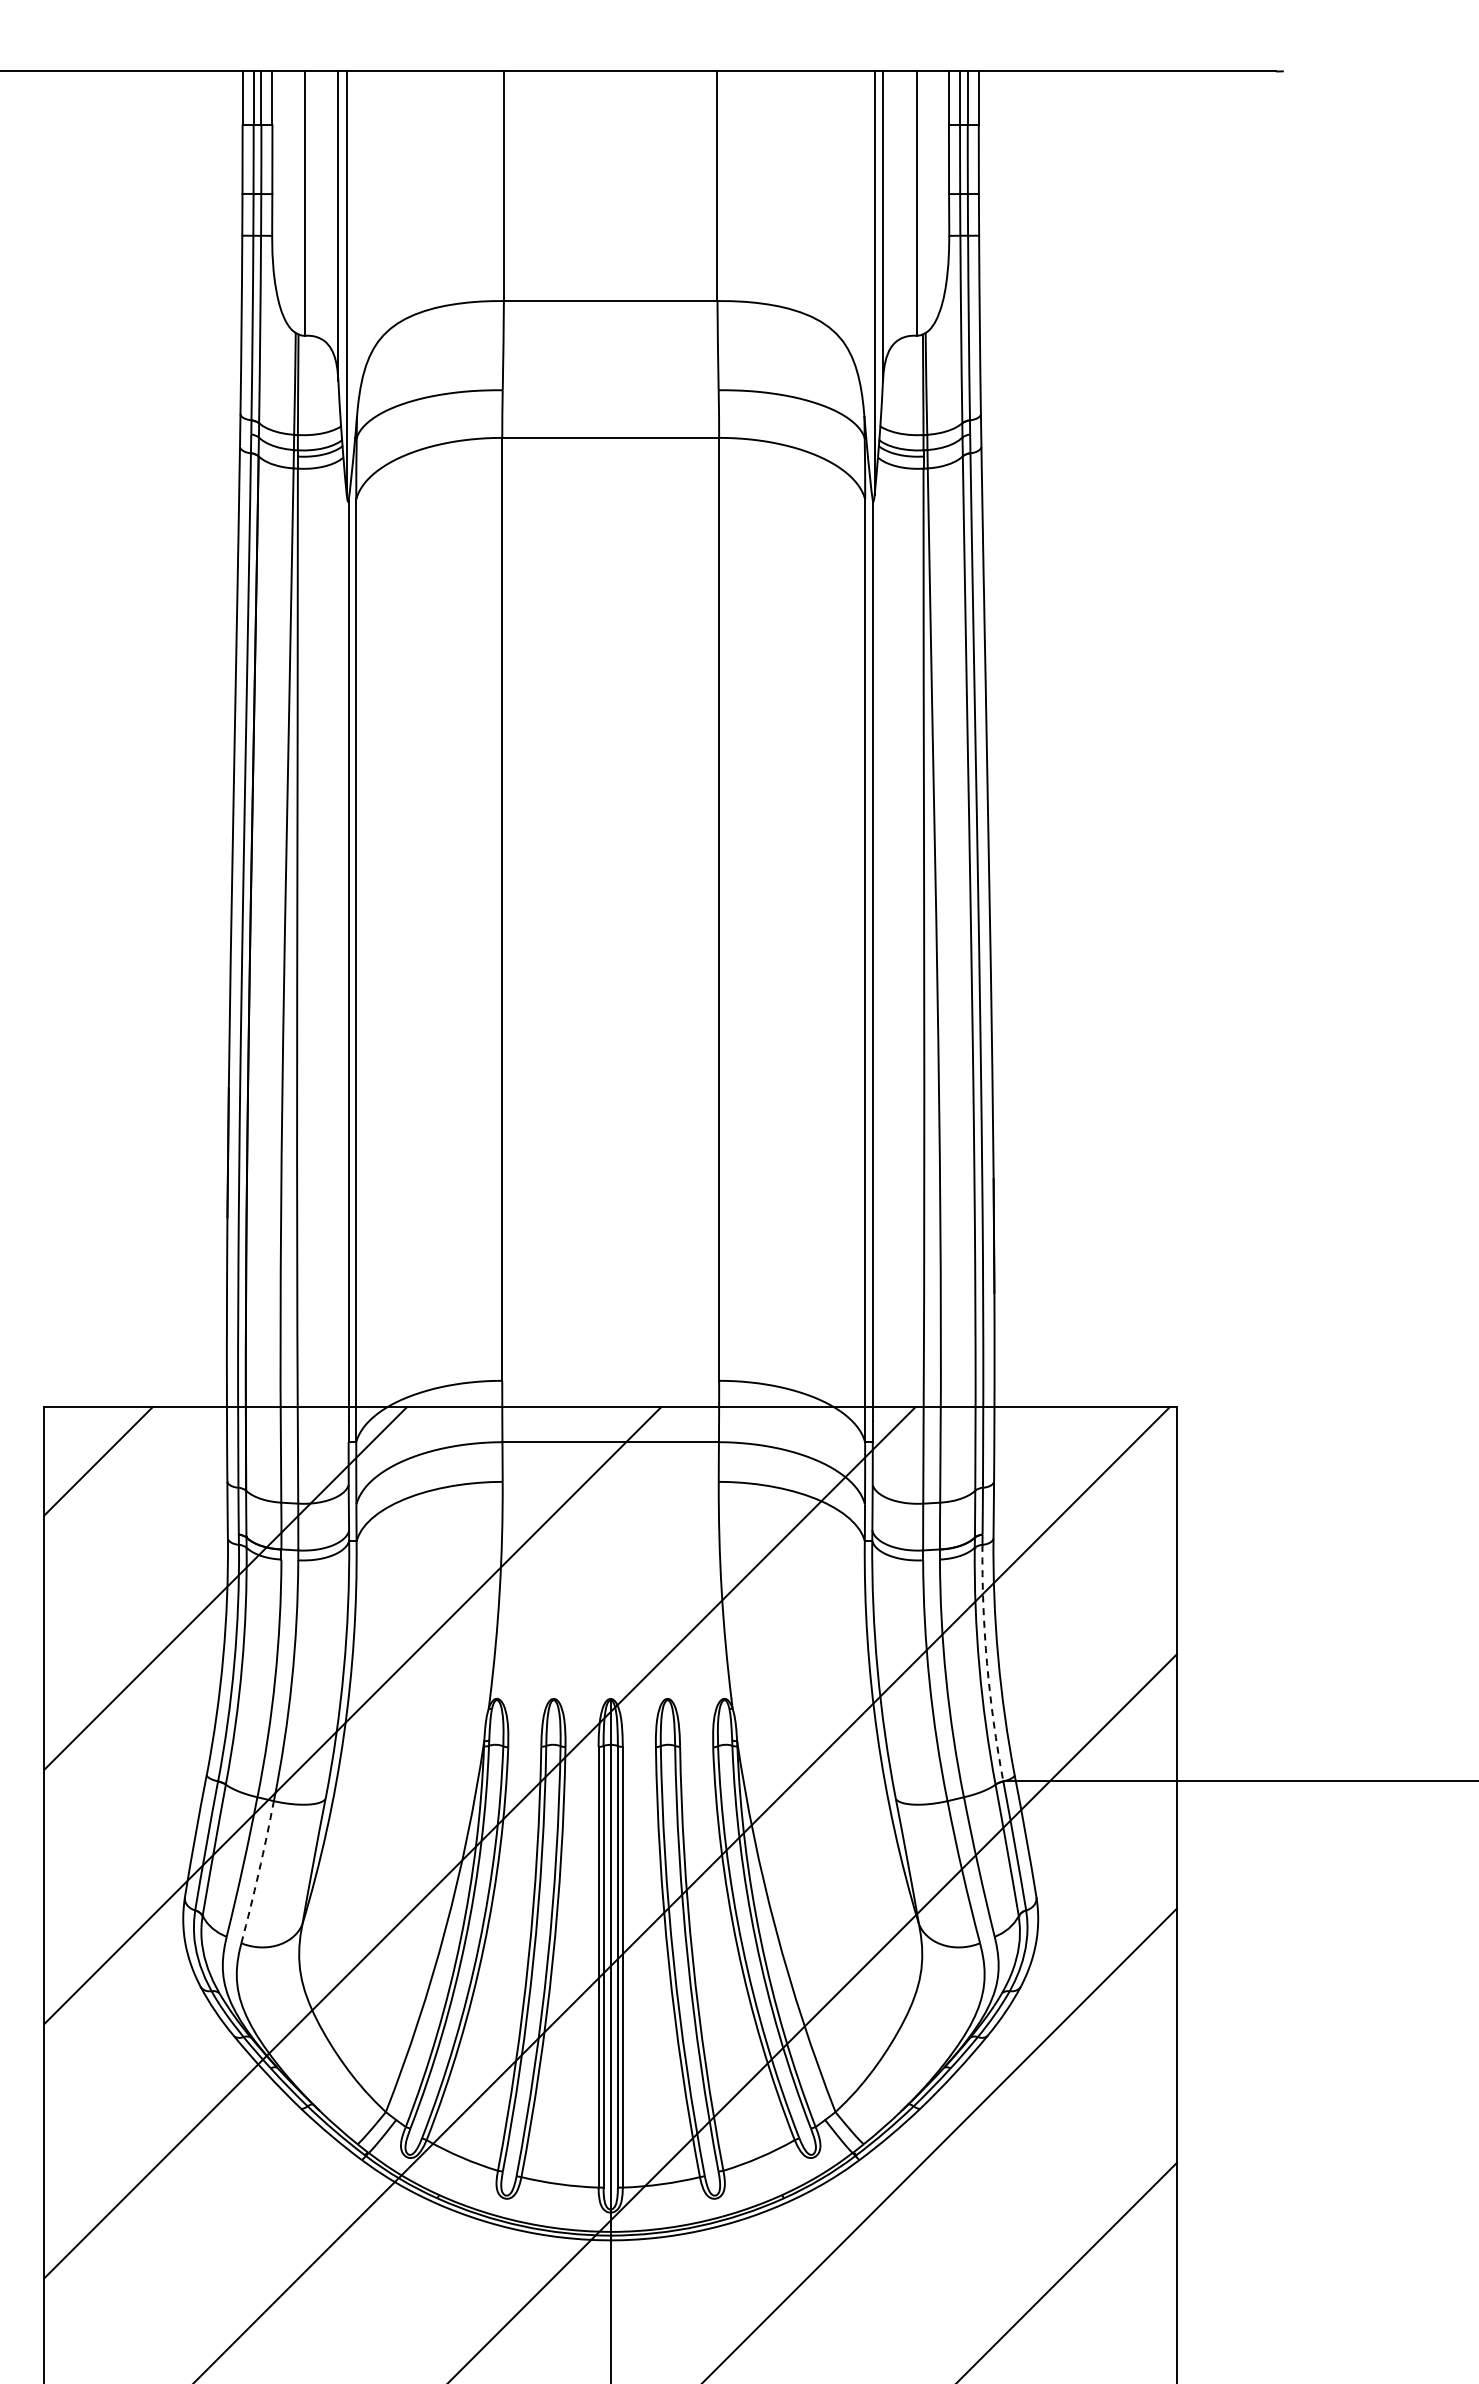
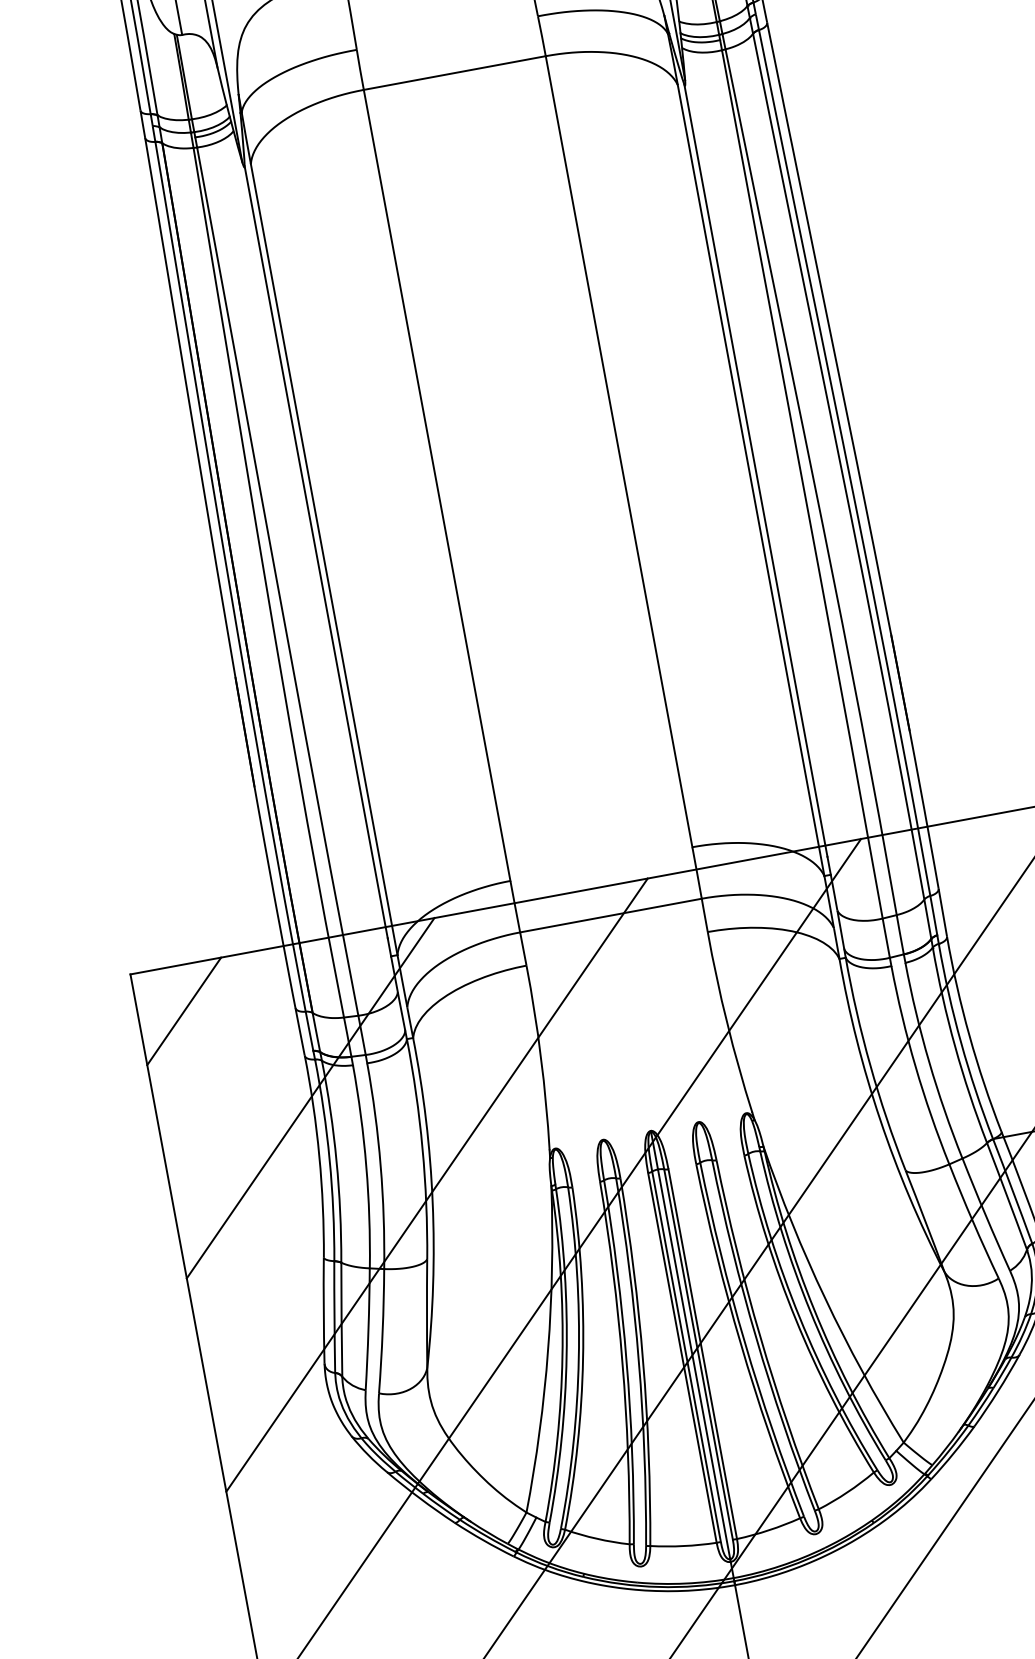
arc: (987, 1663) -> (961, 1042), dashed -> solid
arc: (258, 1872) -> (382, 1331), dashed -> solid

